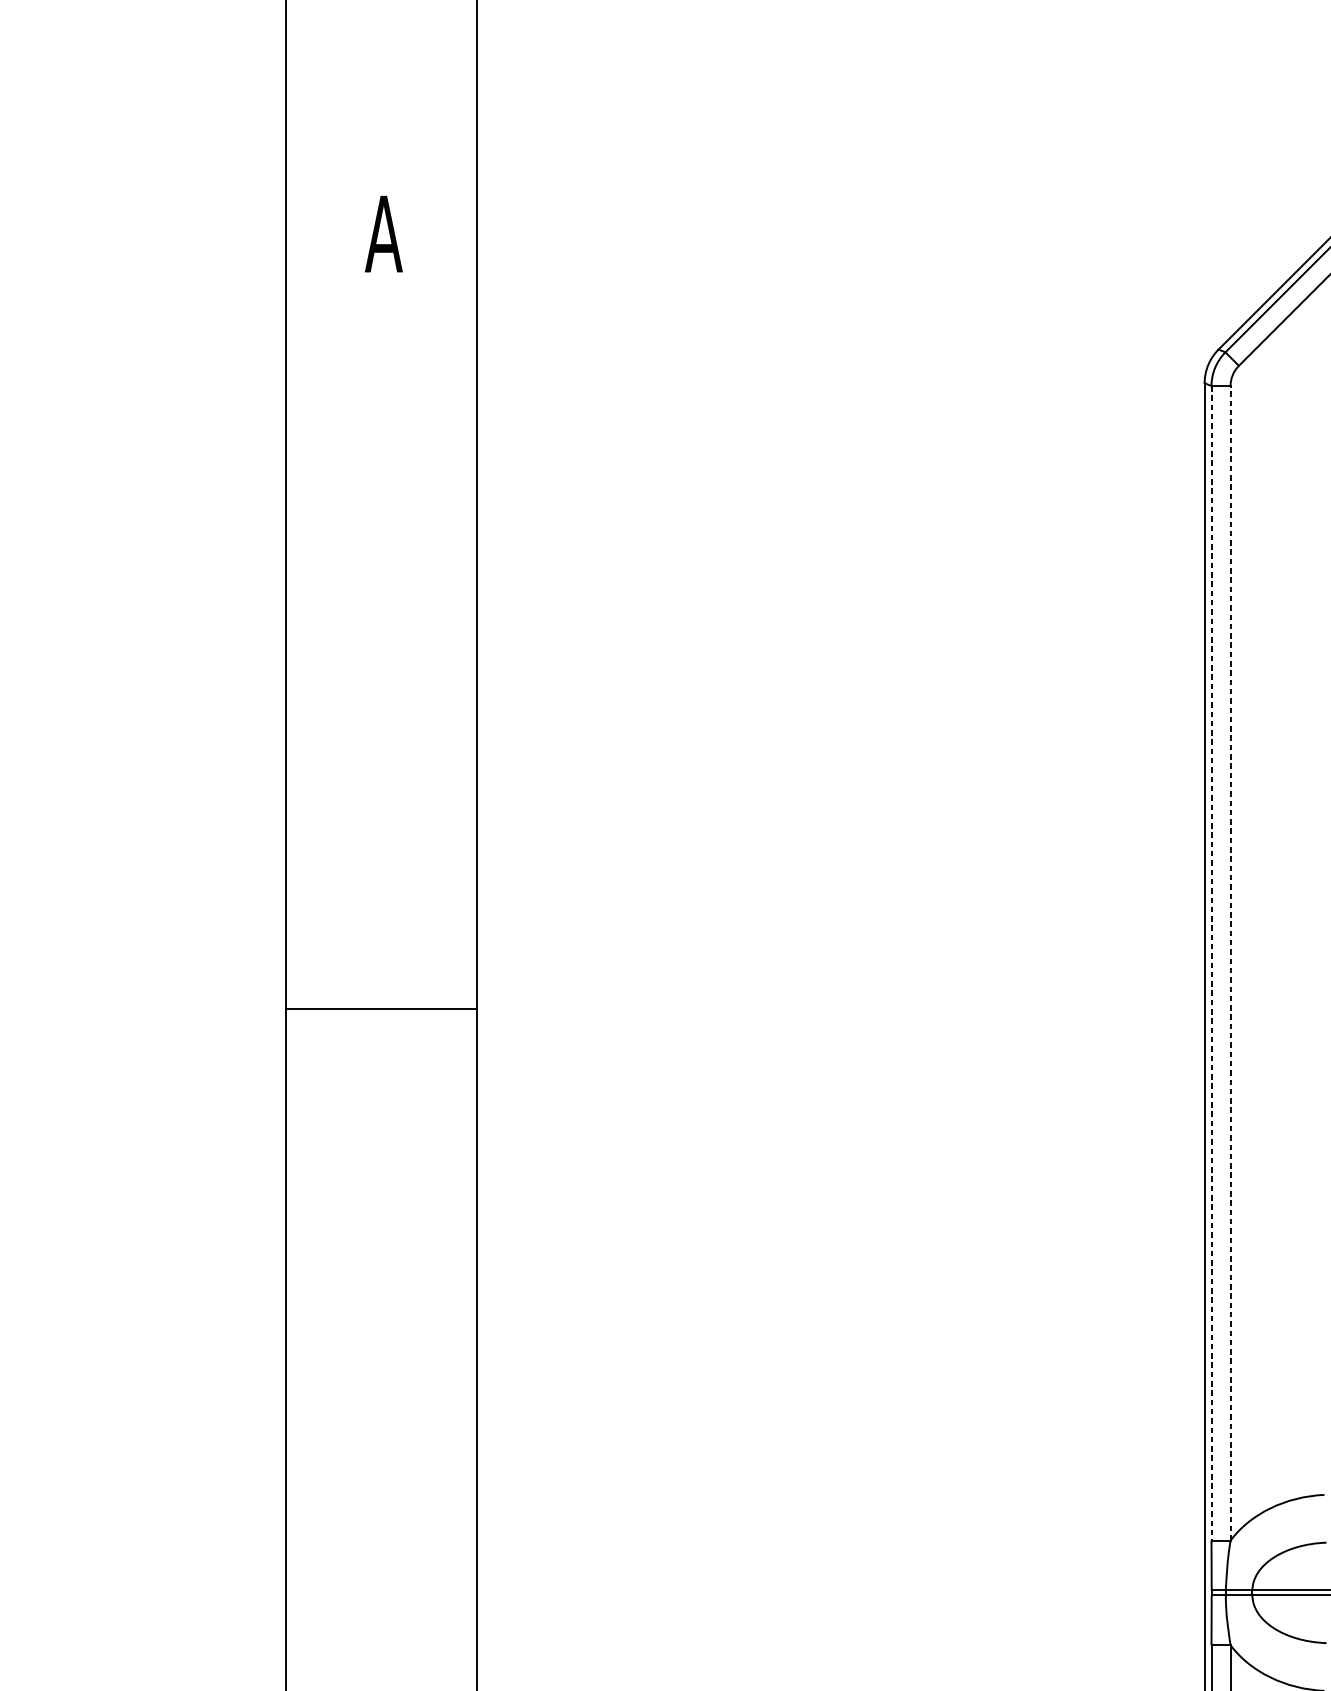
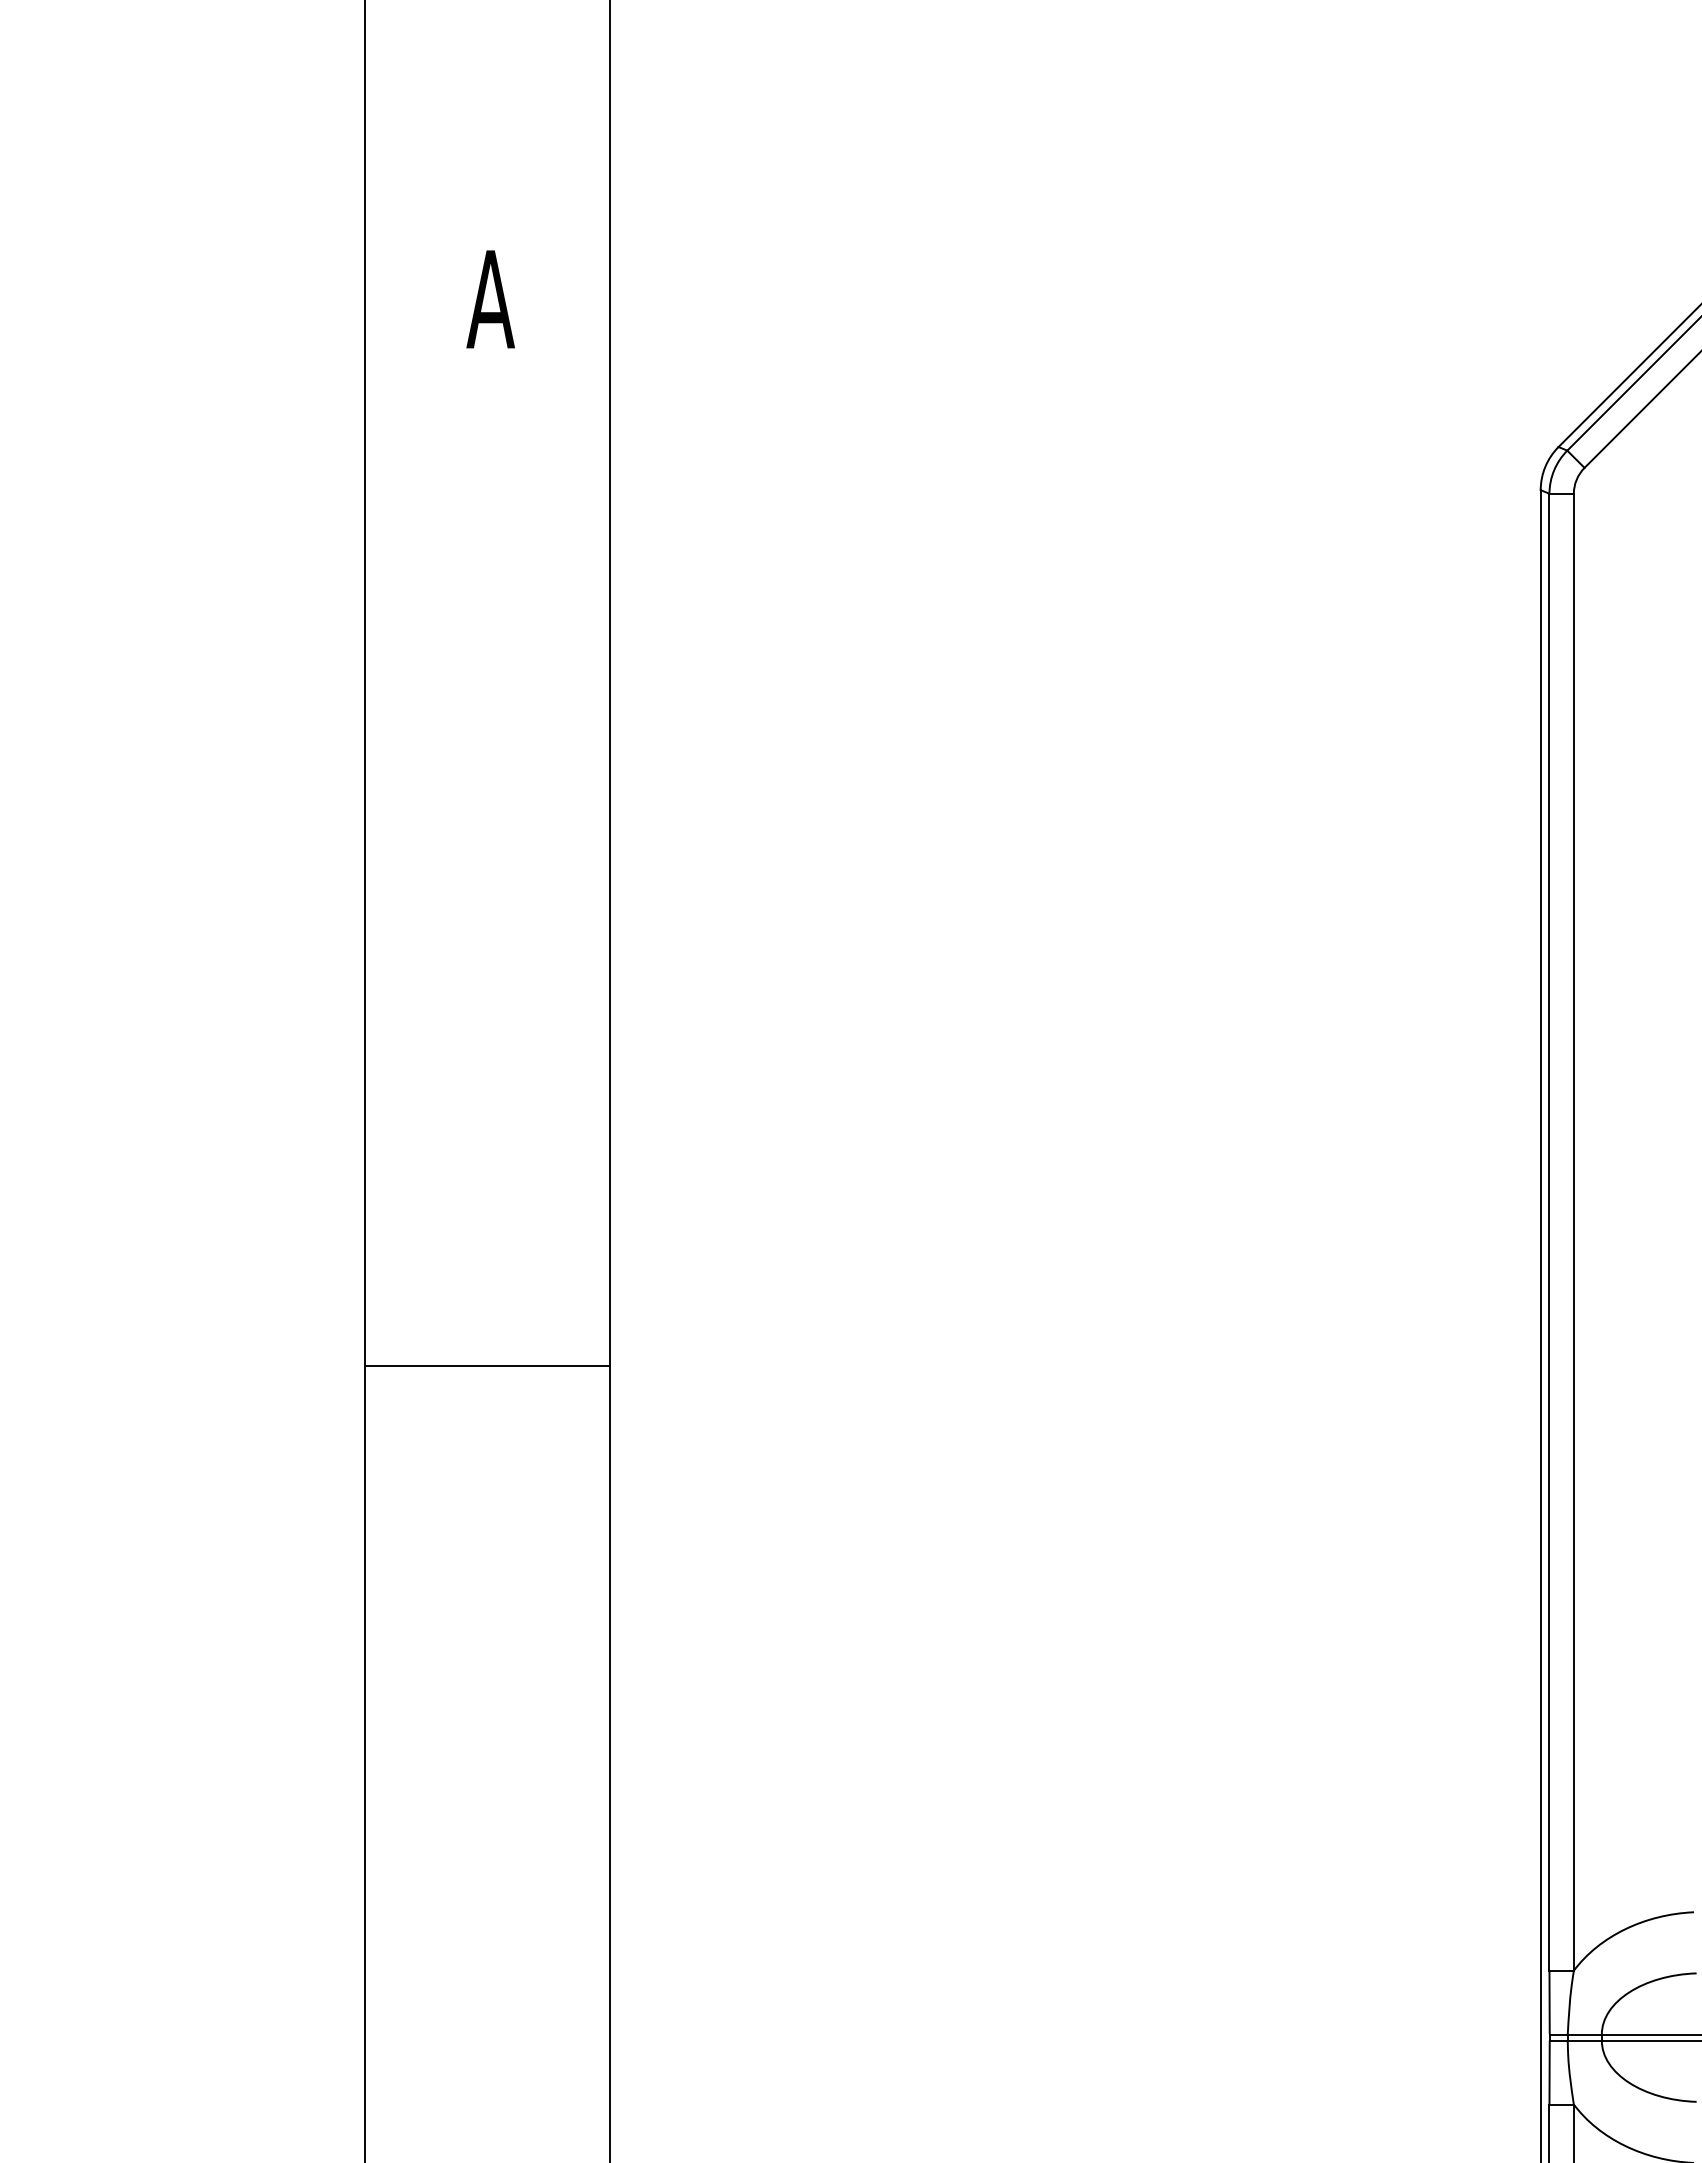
line: (1230, 962) -> (1573, 1231), dashed -> solid
line: (1211, 963) -> (1549, 1232), dashed -> solid
line: (381, 1008) -> (487, 1366), moved

